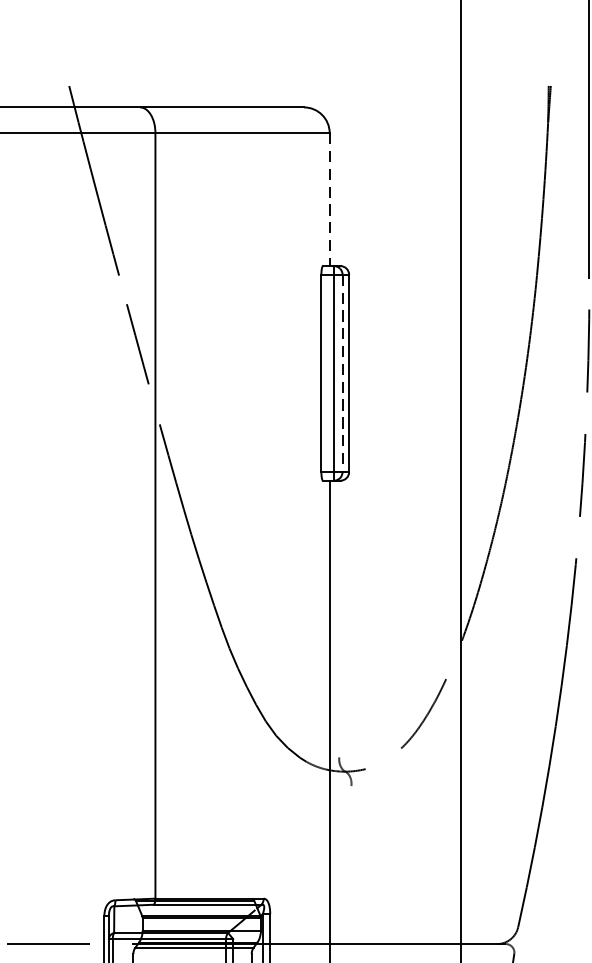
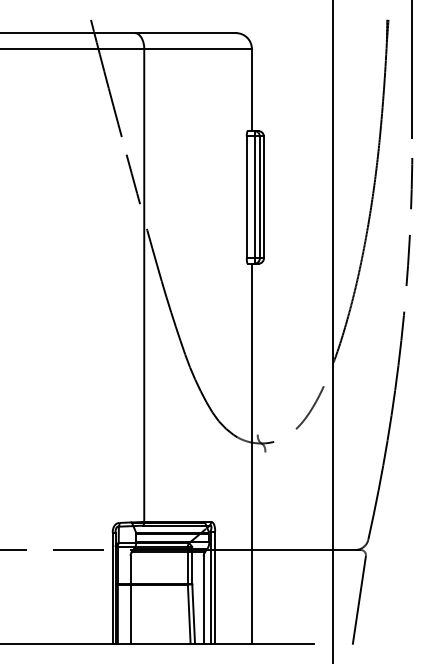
line: (329, 200) -> (251, 90), dashed -> solid
line: (341, 373) -> (259, 197), dashed -> solid

